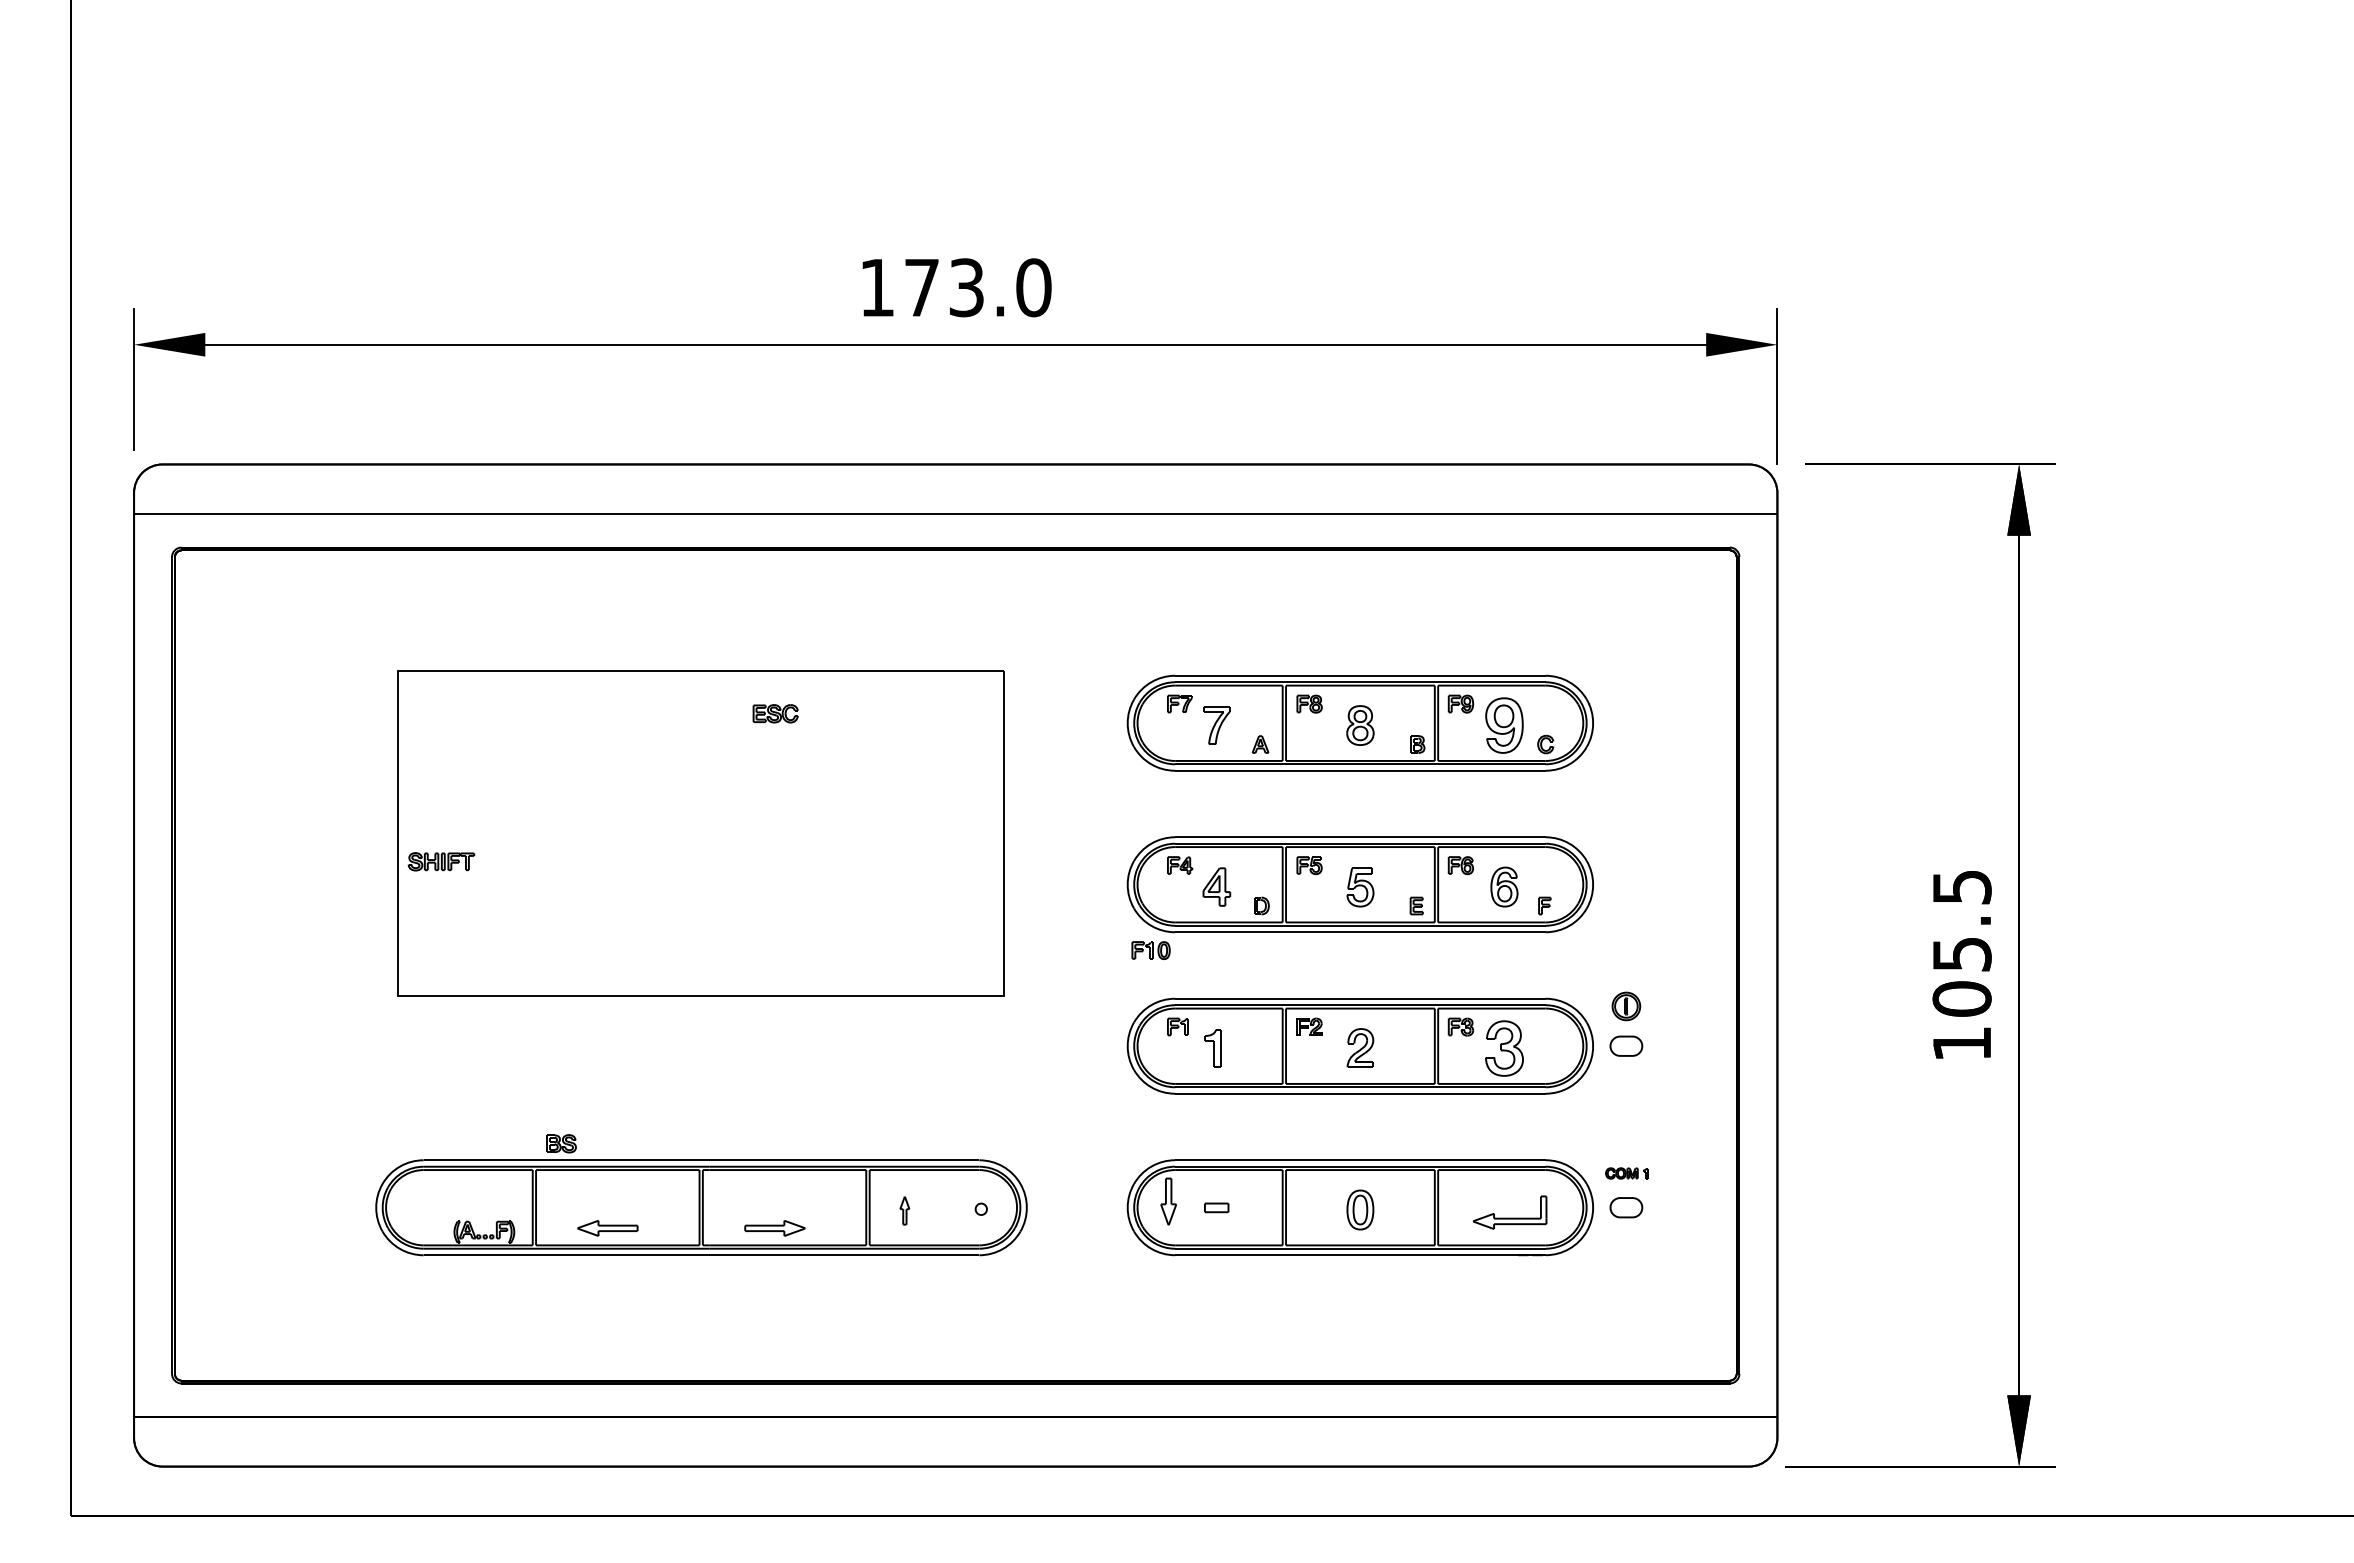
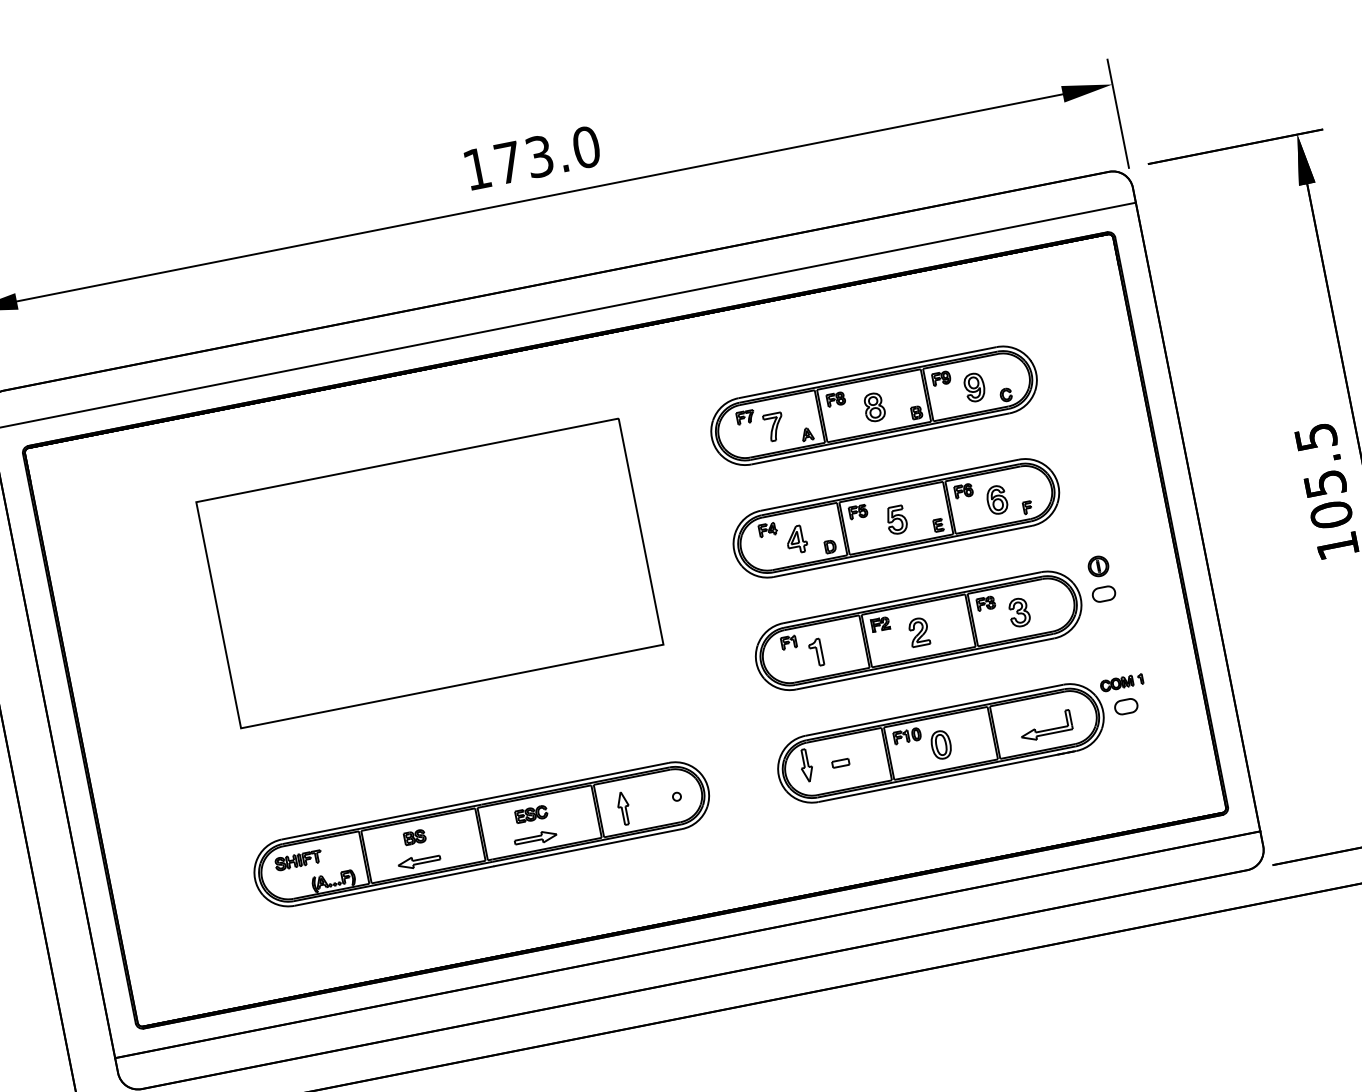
part: (775, 713) -> (531, 814), moved
part: (1504, 725) -> (974, 387), size x0.71
part: (441, 861) -> (298, 860), moved
part: (1150, 950) -> (906, 736), moved
part: (1504, 1048) -> (1019, 612), size x0.71
part: (561, 1143) -> (414, 837), moved
part: (1626, 1173) -> (1121, 682), size x1.43
part: (904, 1210) -> (623, 808), size x1.67

